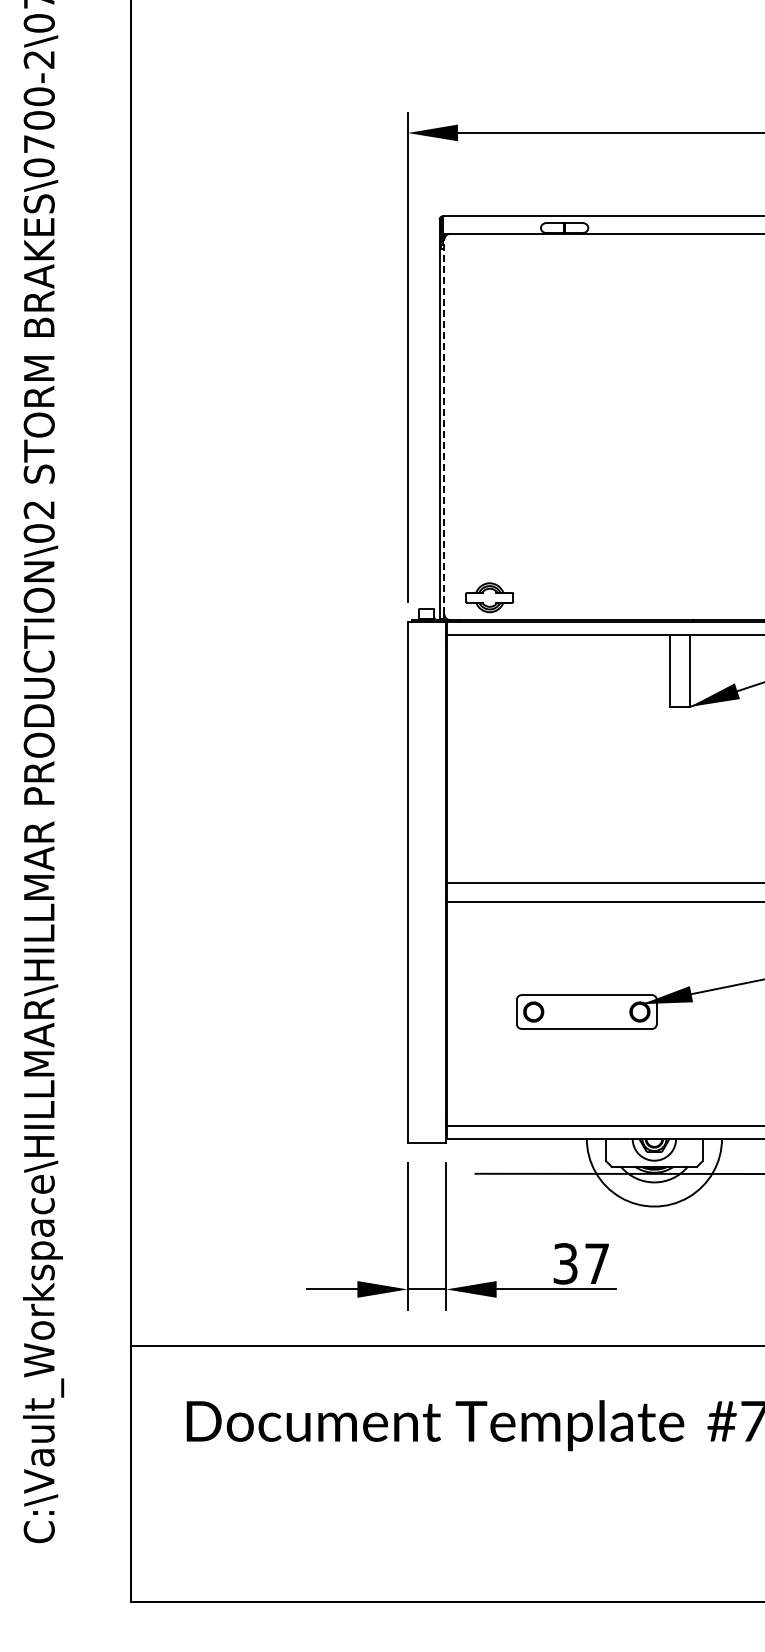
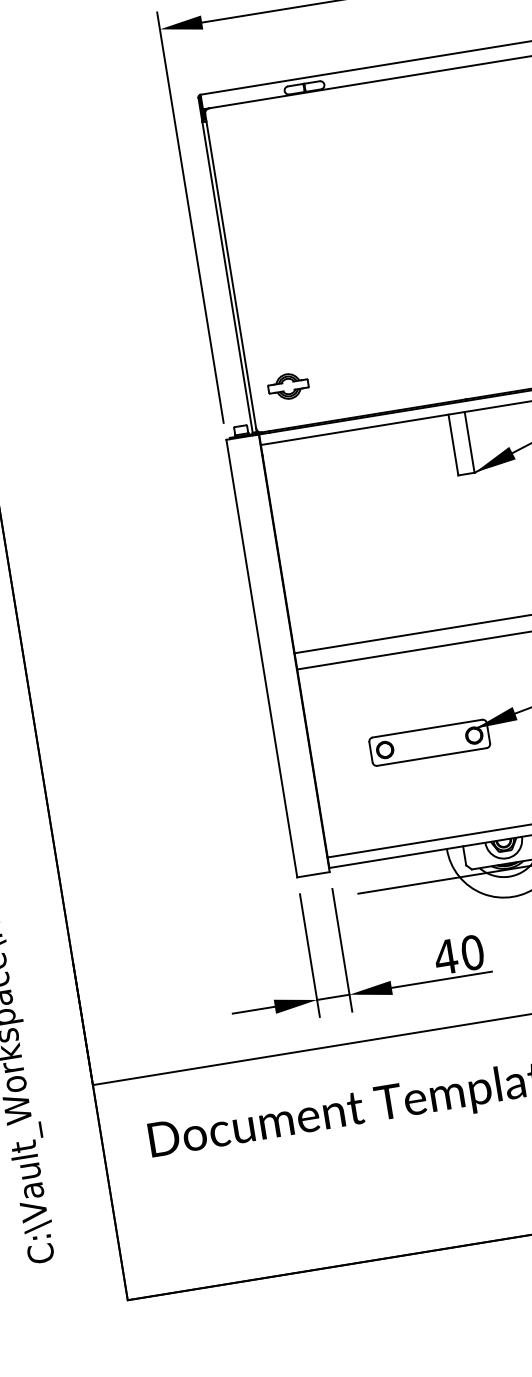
line: (444, 426) -> (230, 270), dashed -> solid
part: (489, 597) -> (288, 386), moved
text: (580, 1263) -> (458, 954), 37 -> 40

